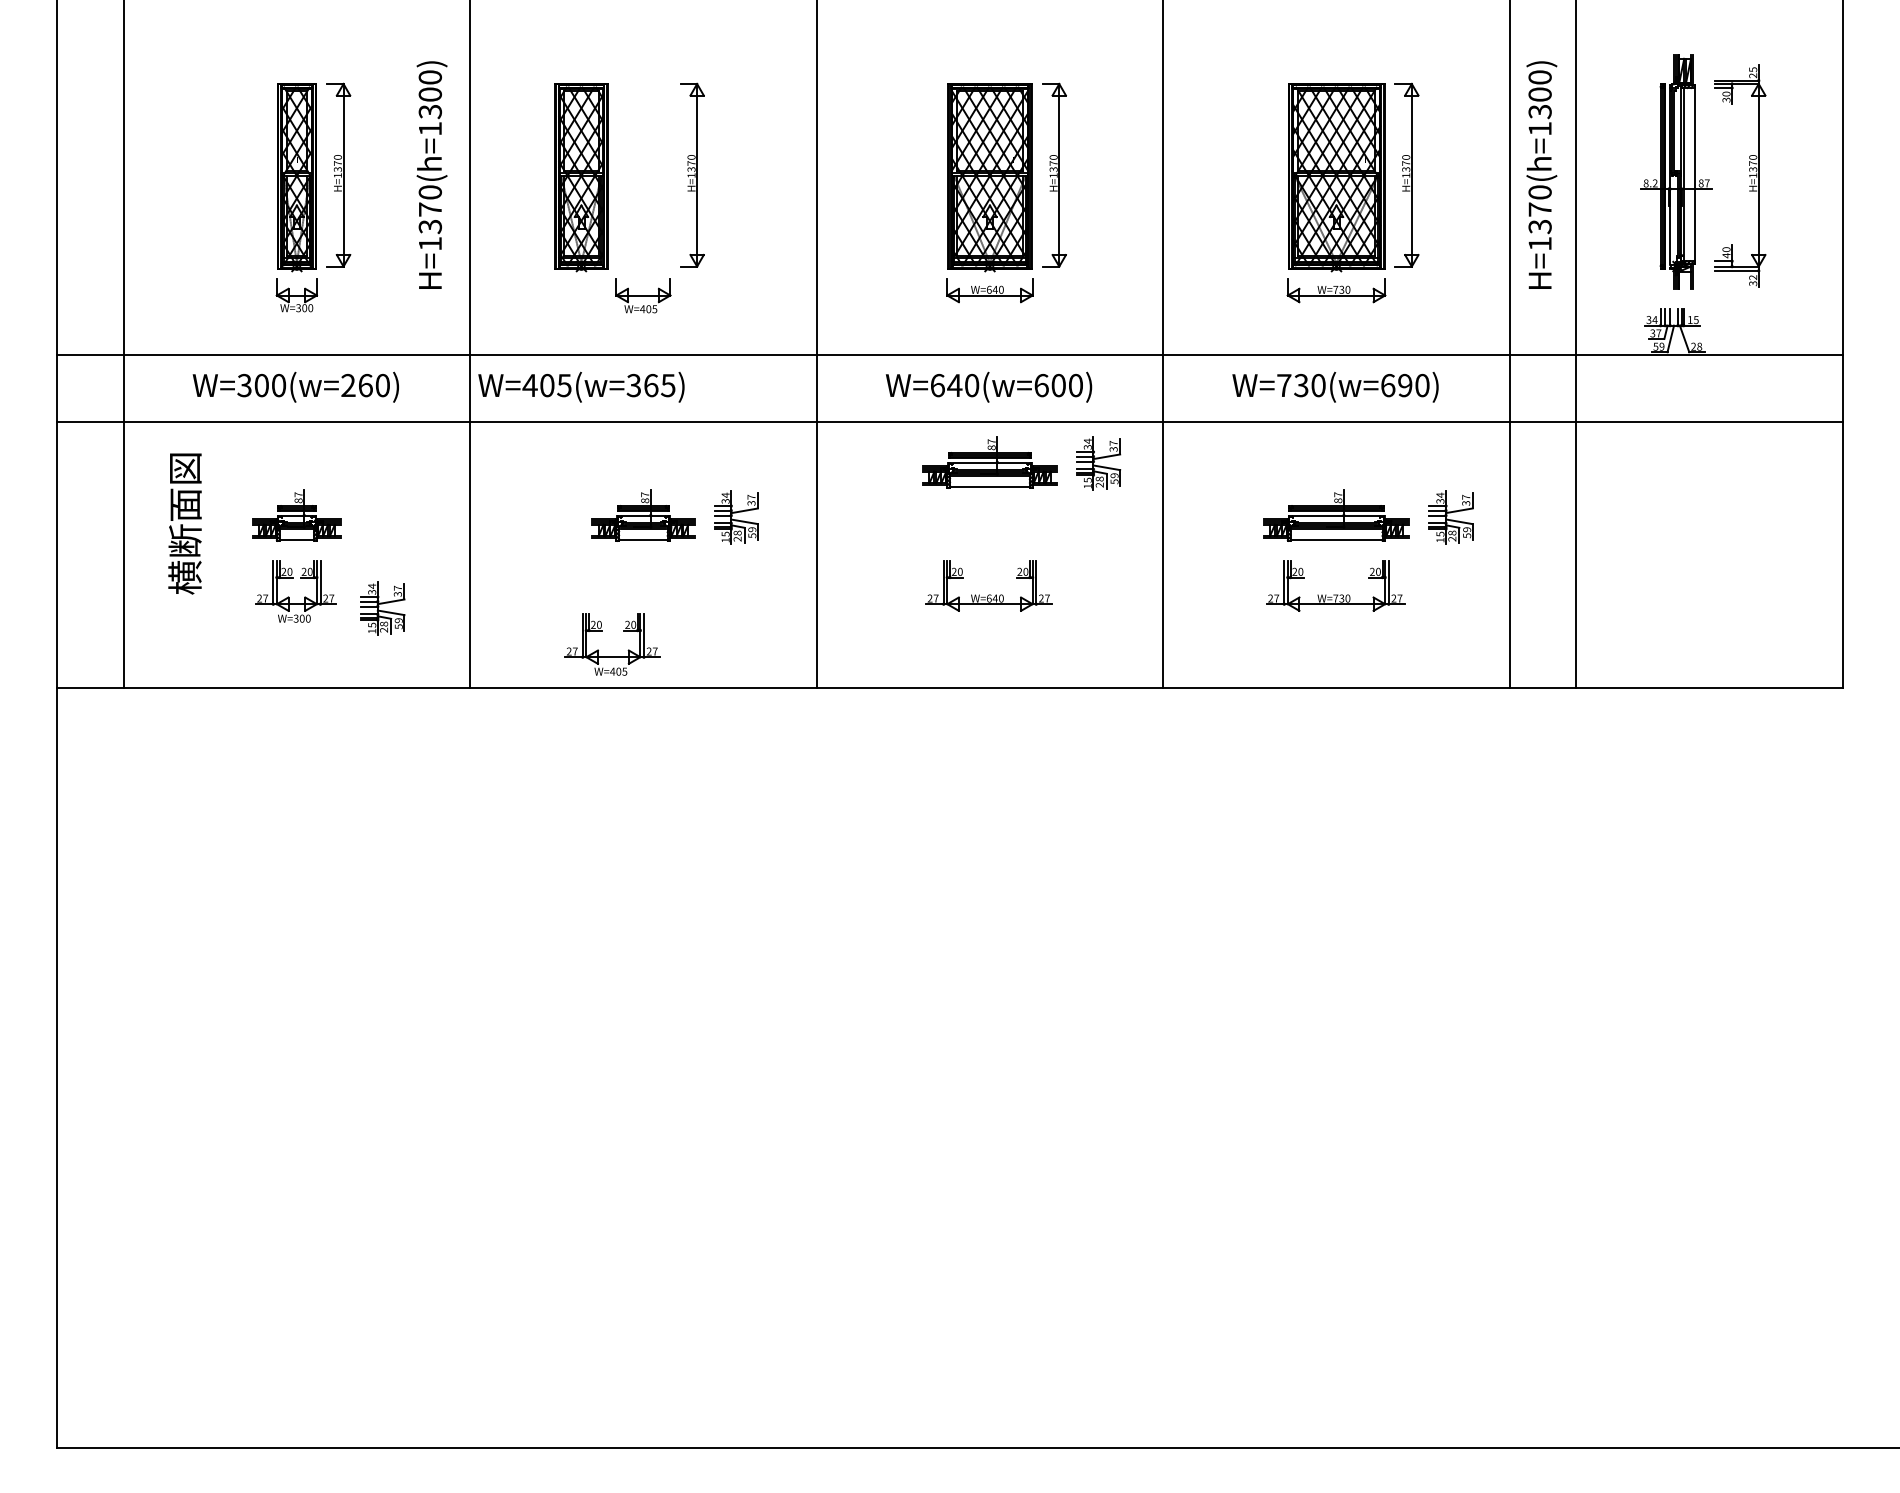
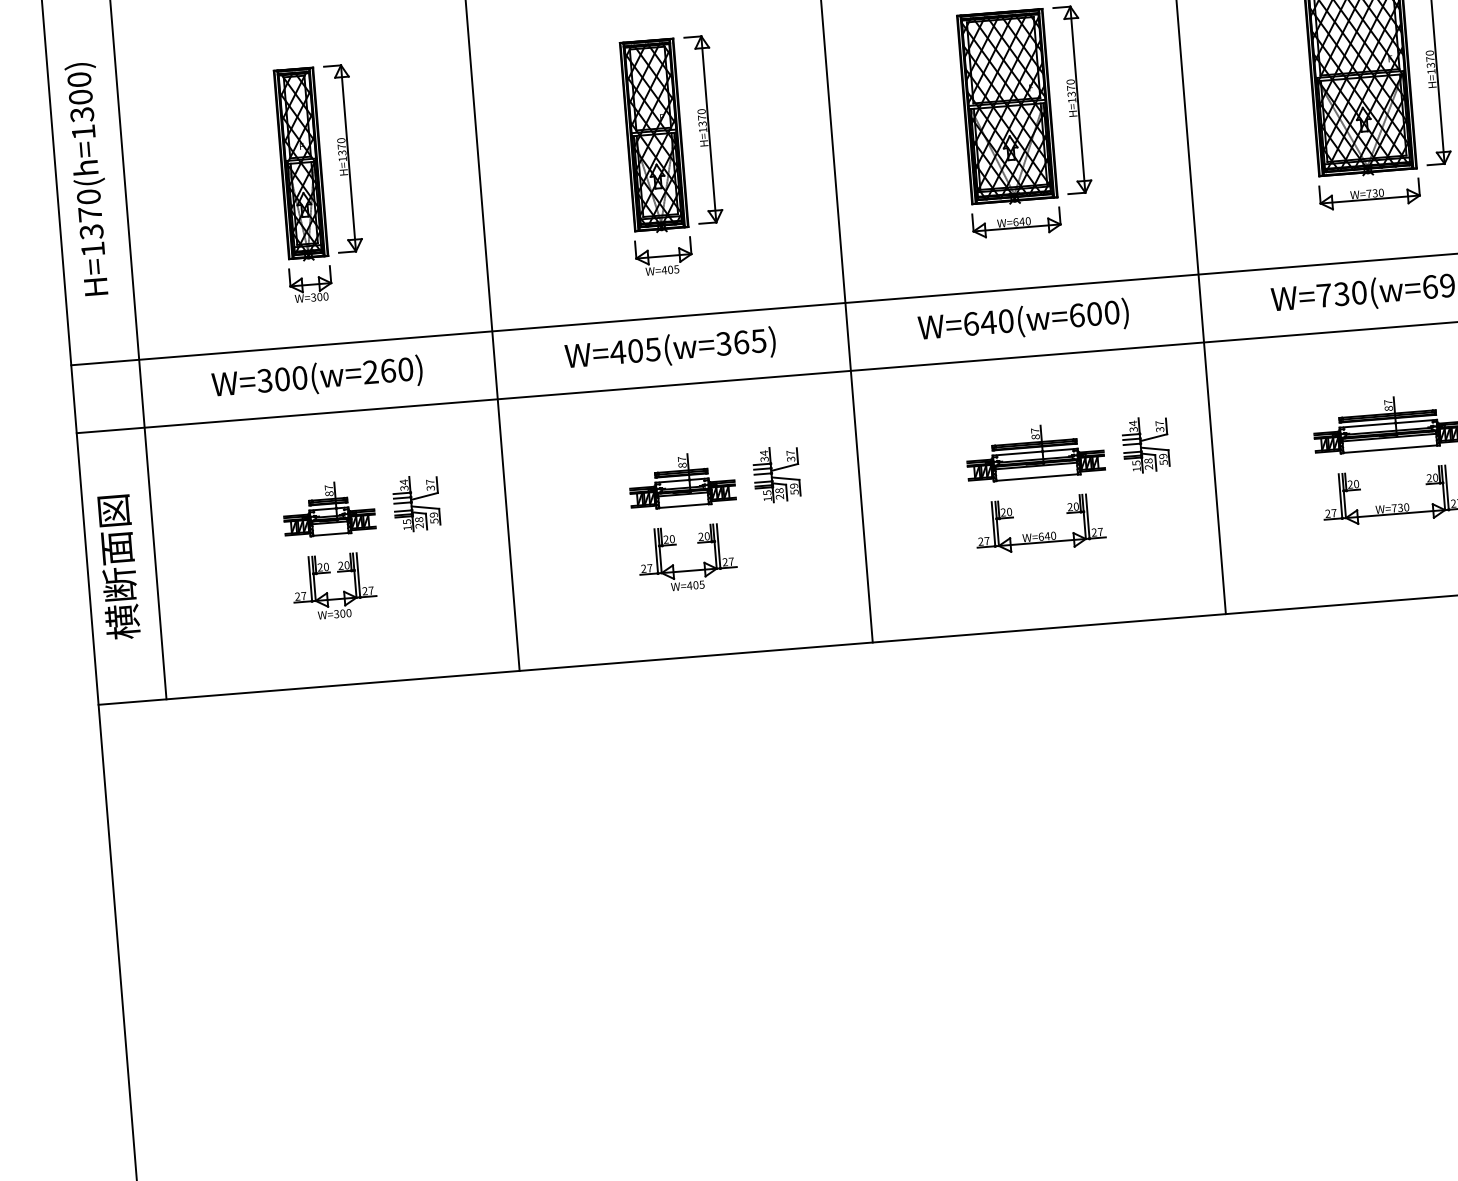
text: (431, 174) -> (88, 178), moved
part: (581, 177) -> (654, 136), moved
text: (581, 386) -> (670, 349), moved
part: (989, 462) -> (1034, 452), moved
part: (1098, 463) -> (1145, 445), moved
text: (184, 523) -> (117, 566), moved
part: (382, 608) -> (416, 503), moved
part: (612, 656) -> (688, 570), moved

